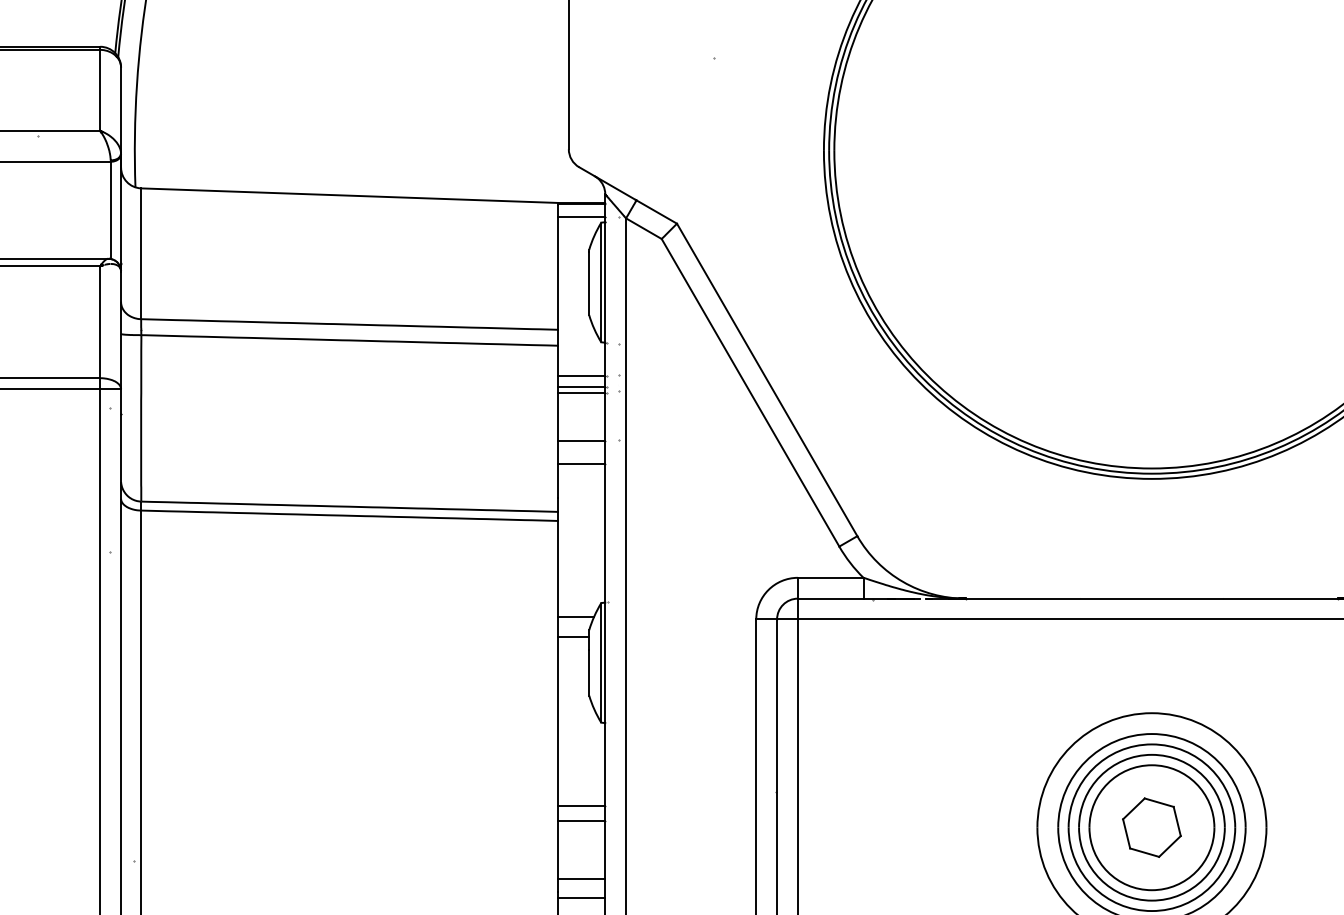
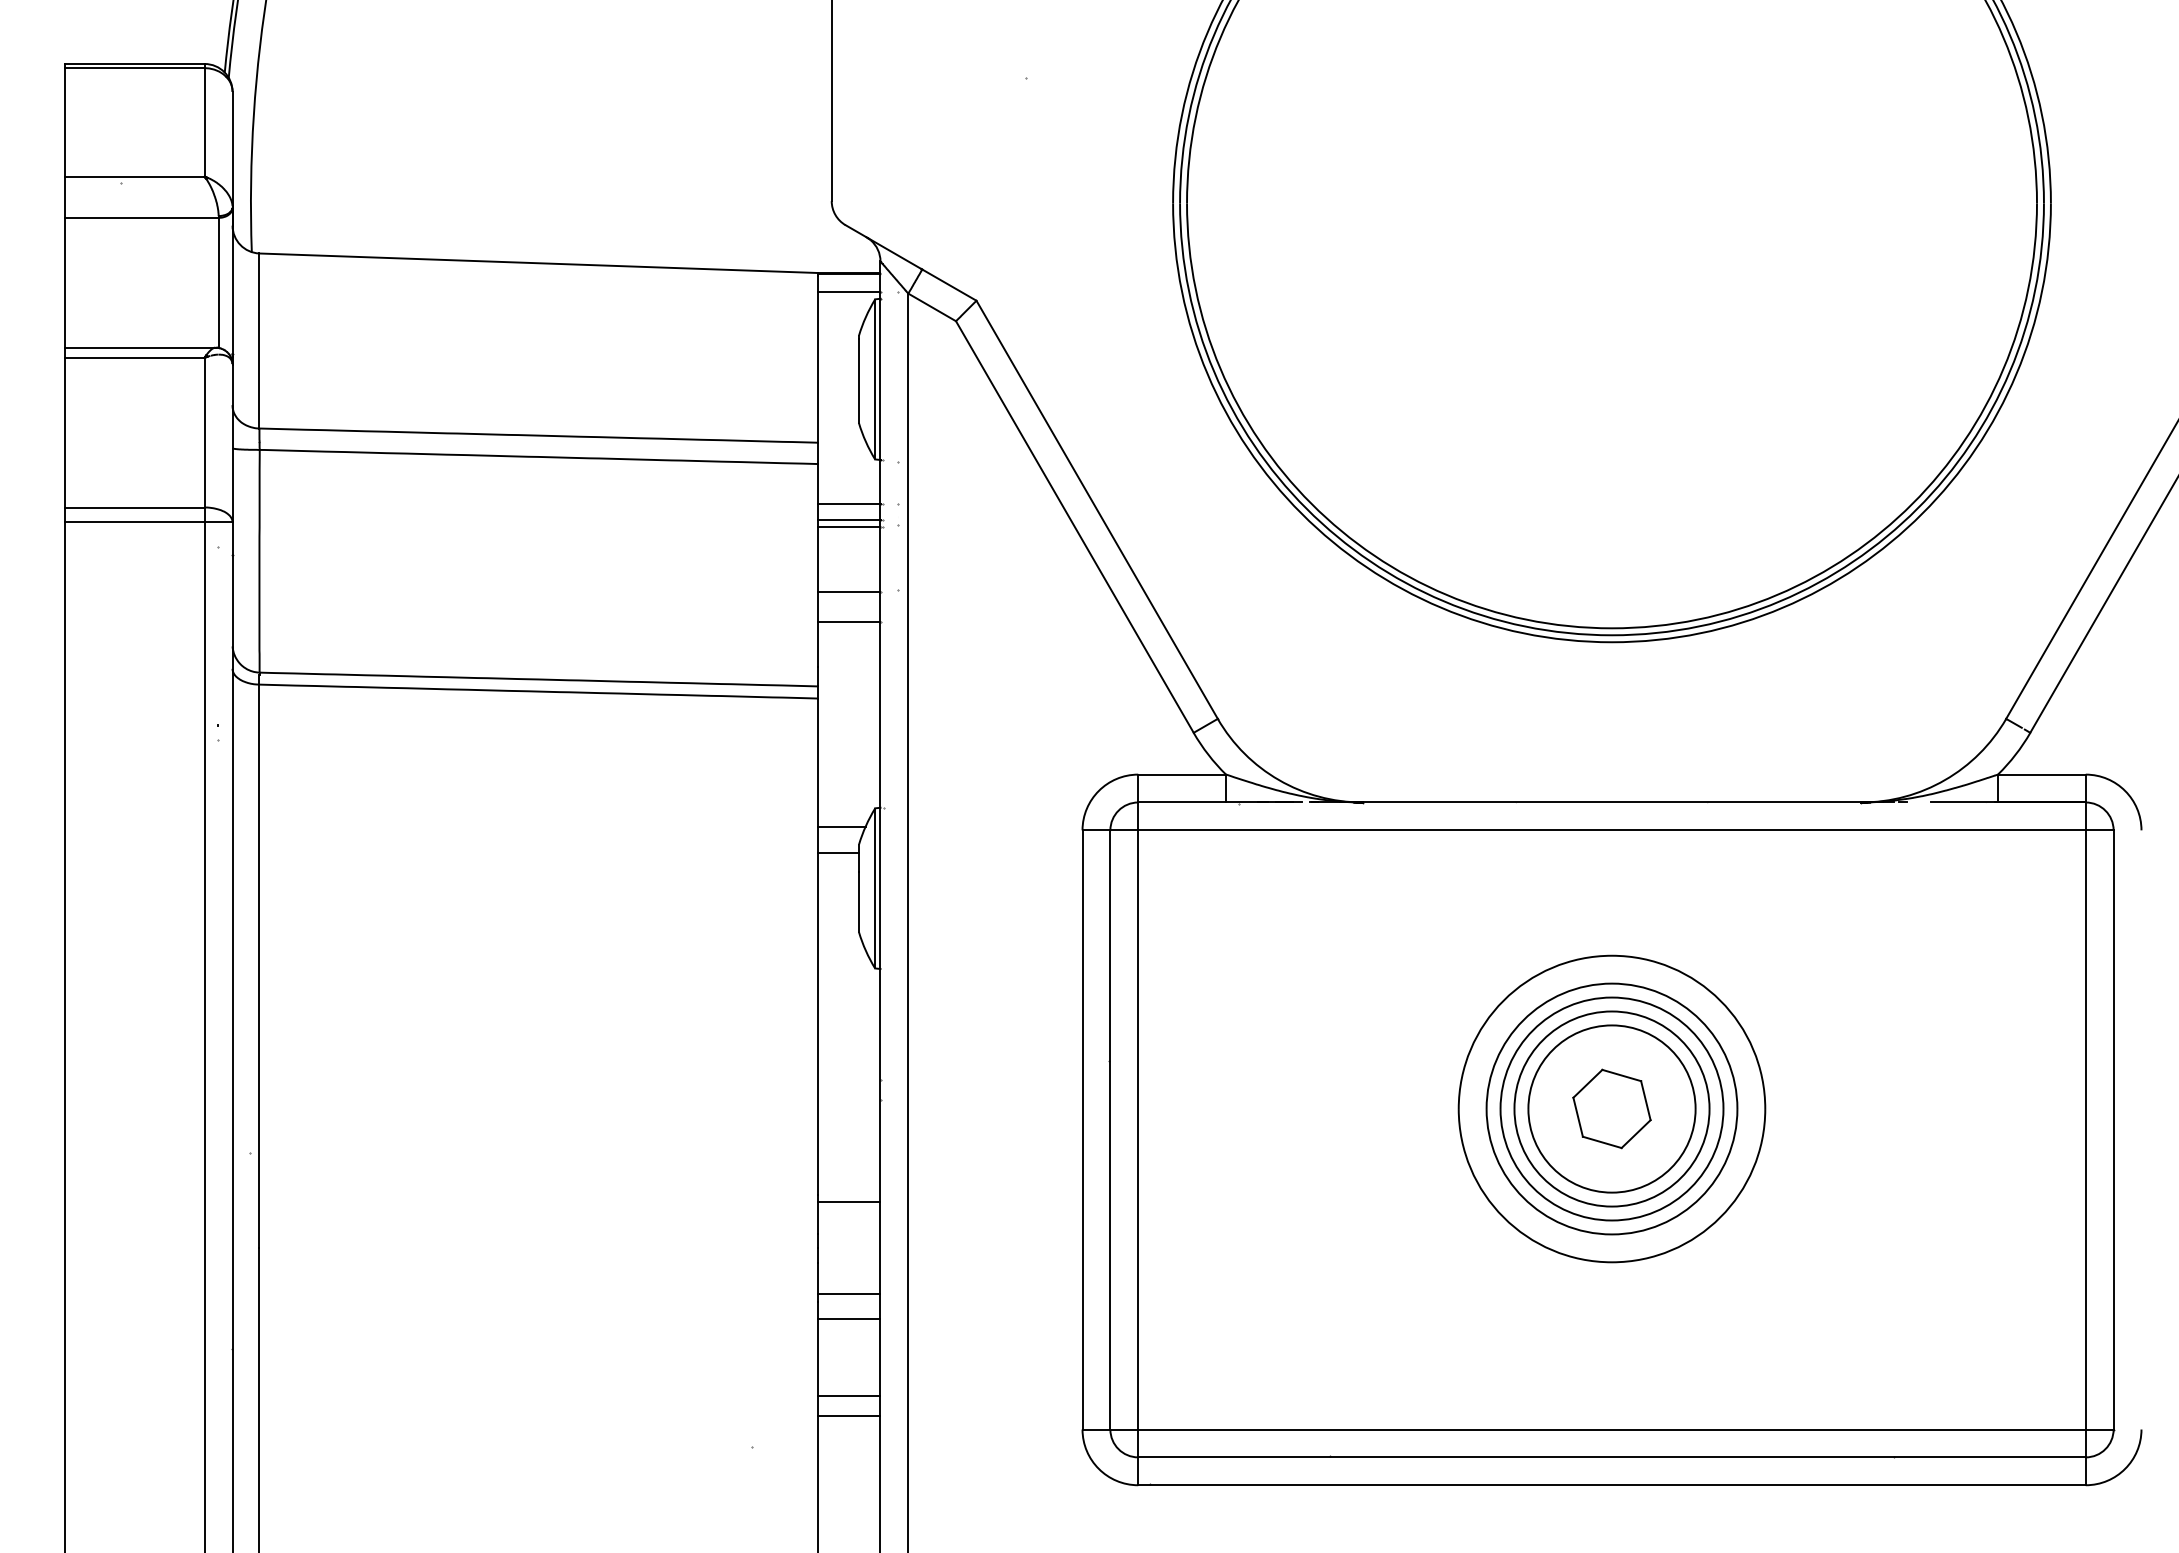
line: (581, 806) -> (848, 1080), removed
line: (581, 821) -> (848, 1100), removed
line: (581, 878) -> (848, 1177), removed

